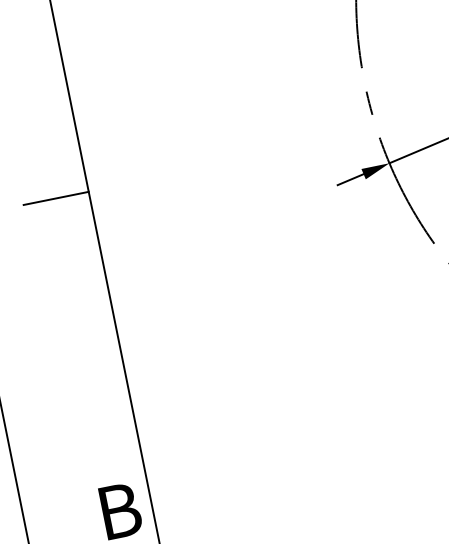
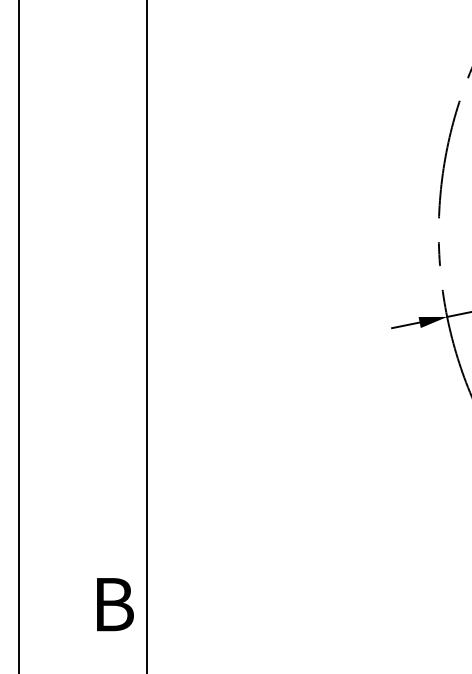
line: (56, 198) -> (113, 285), removed

